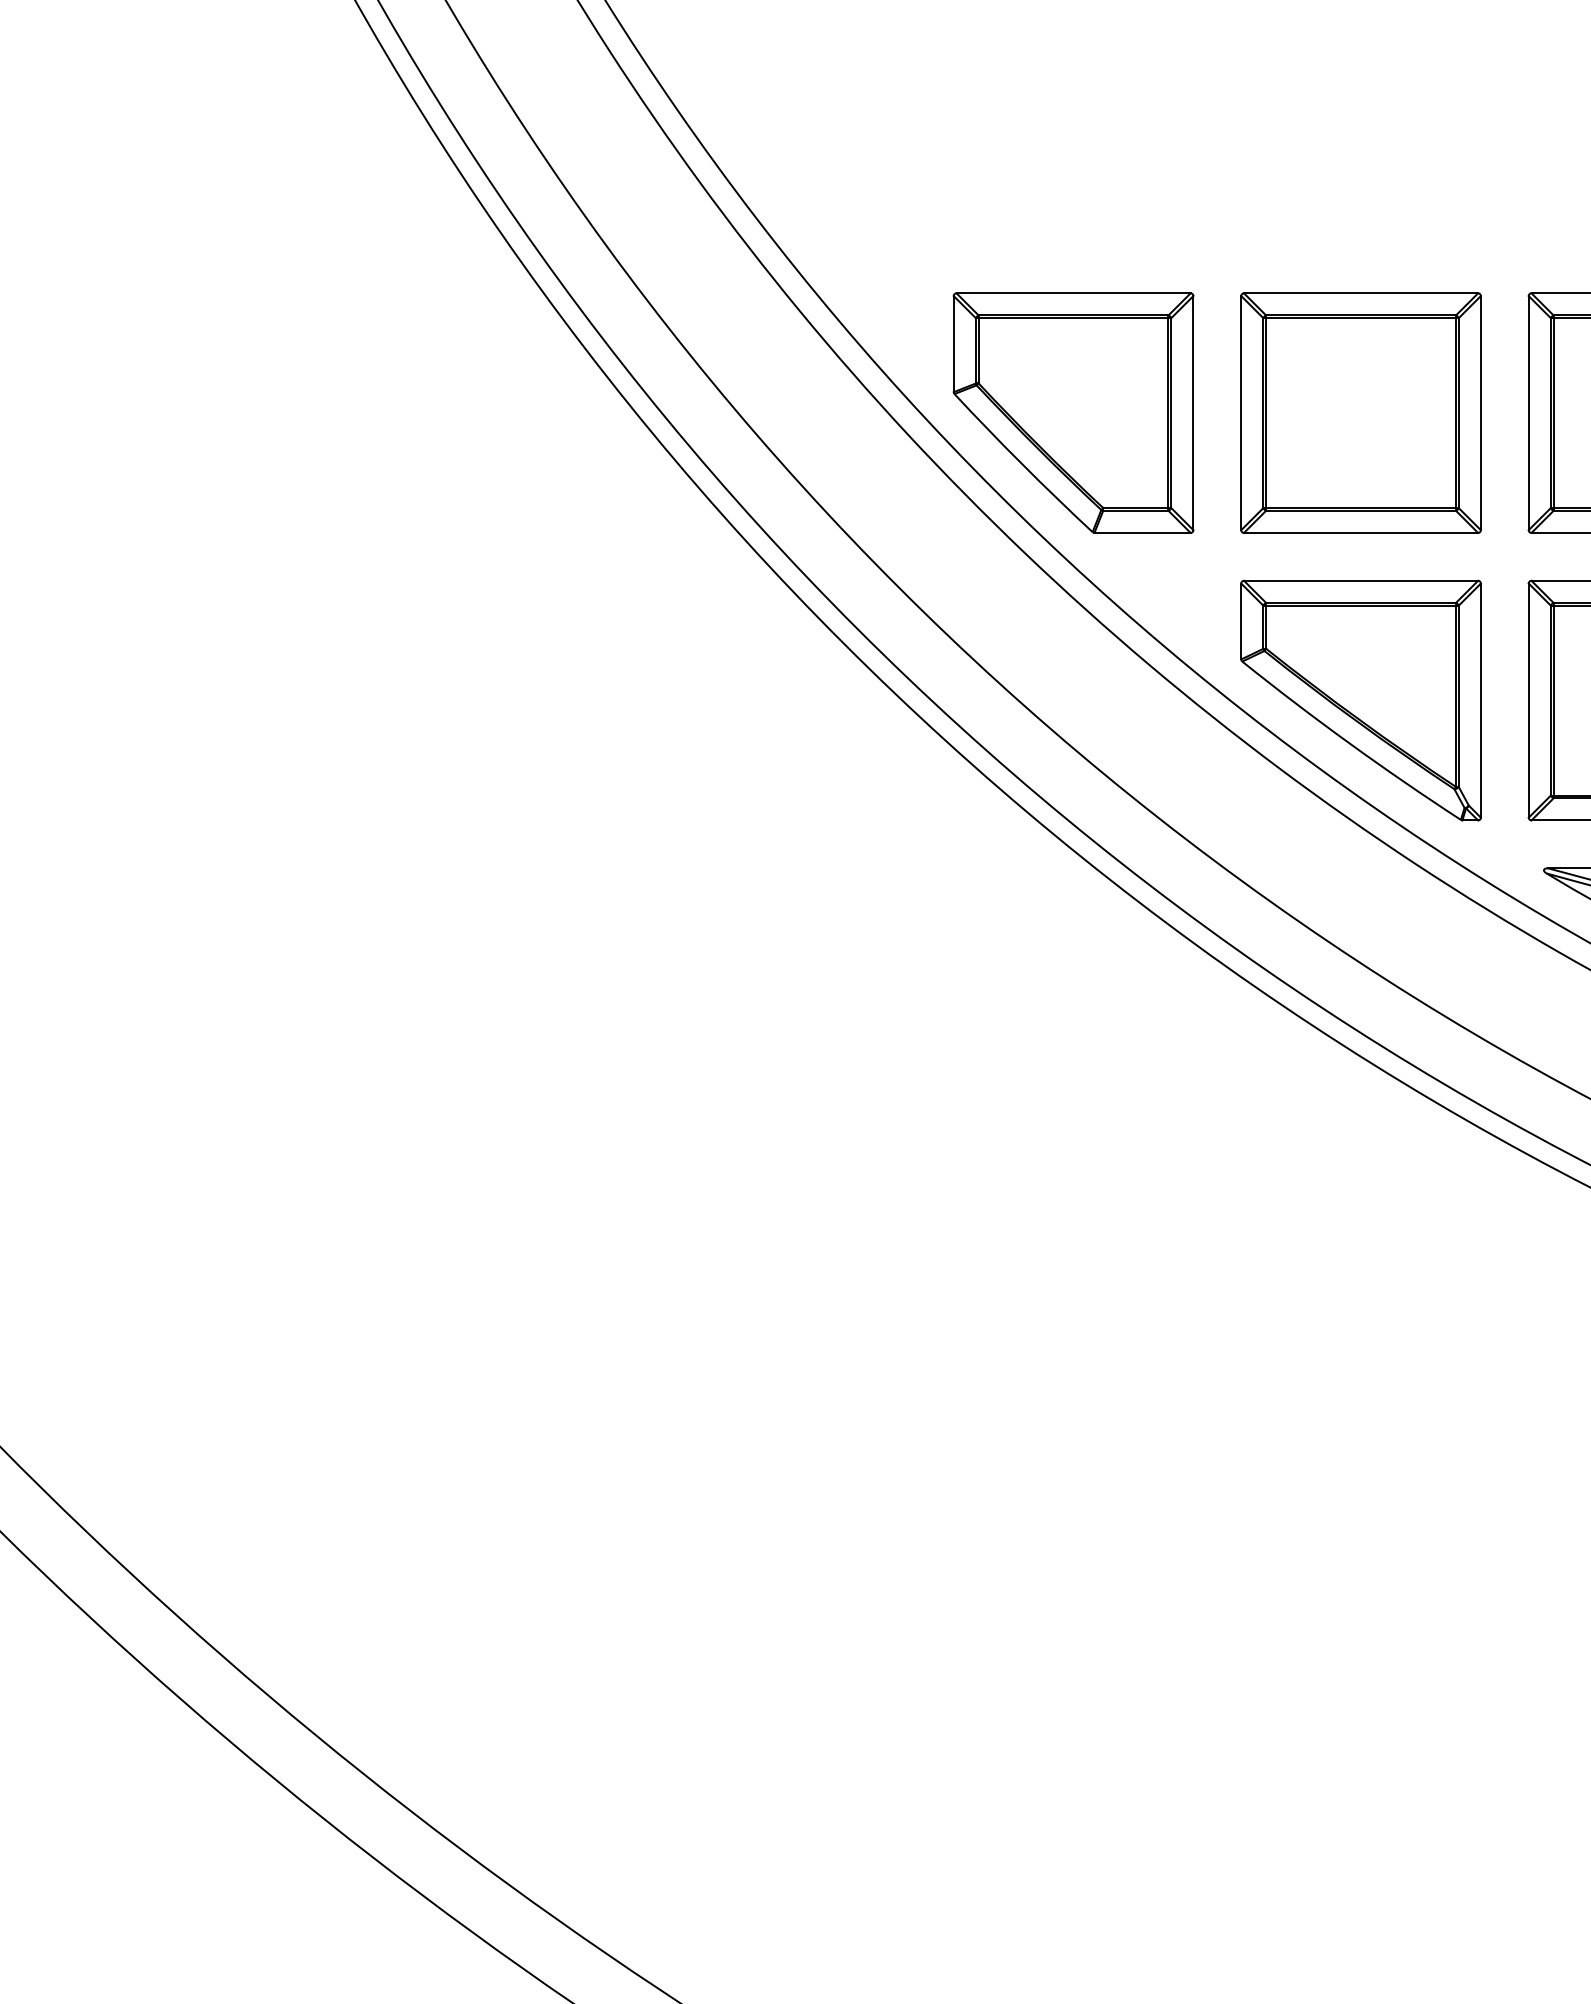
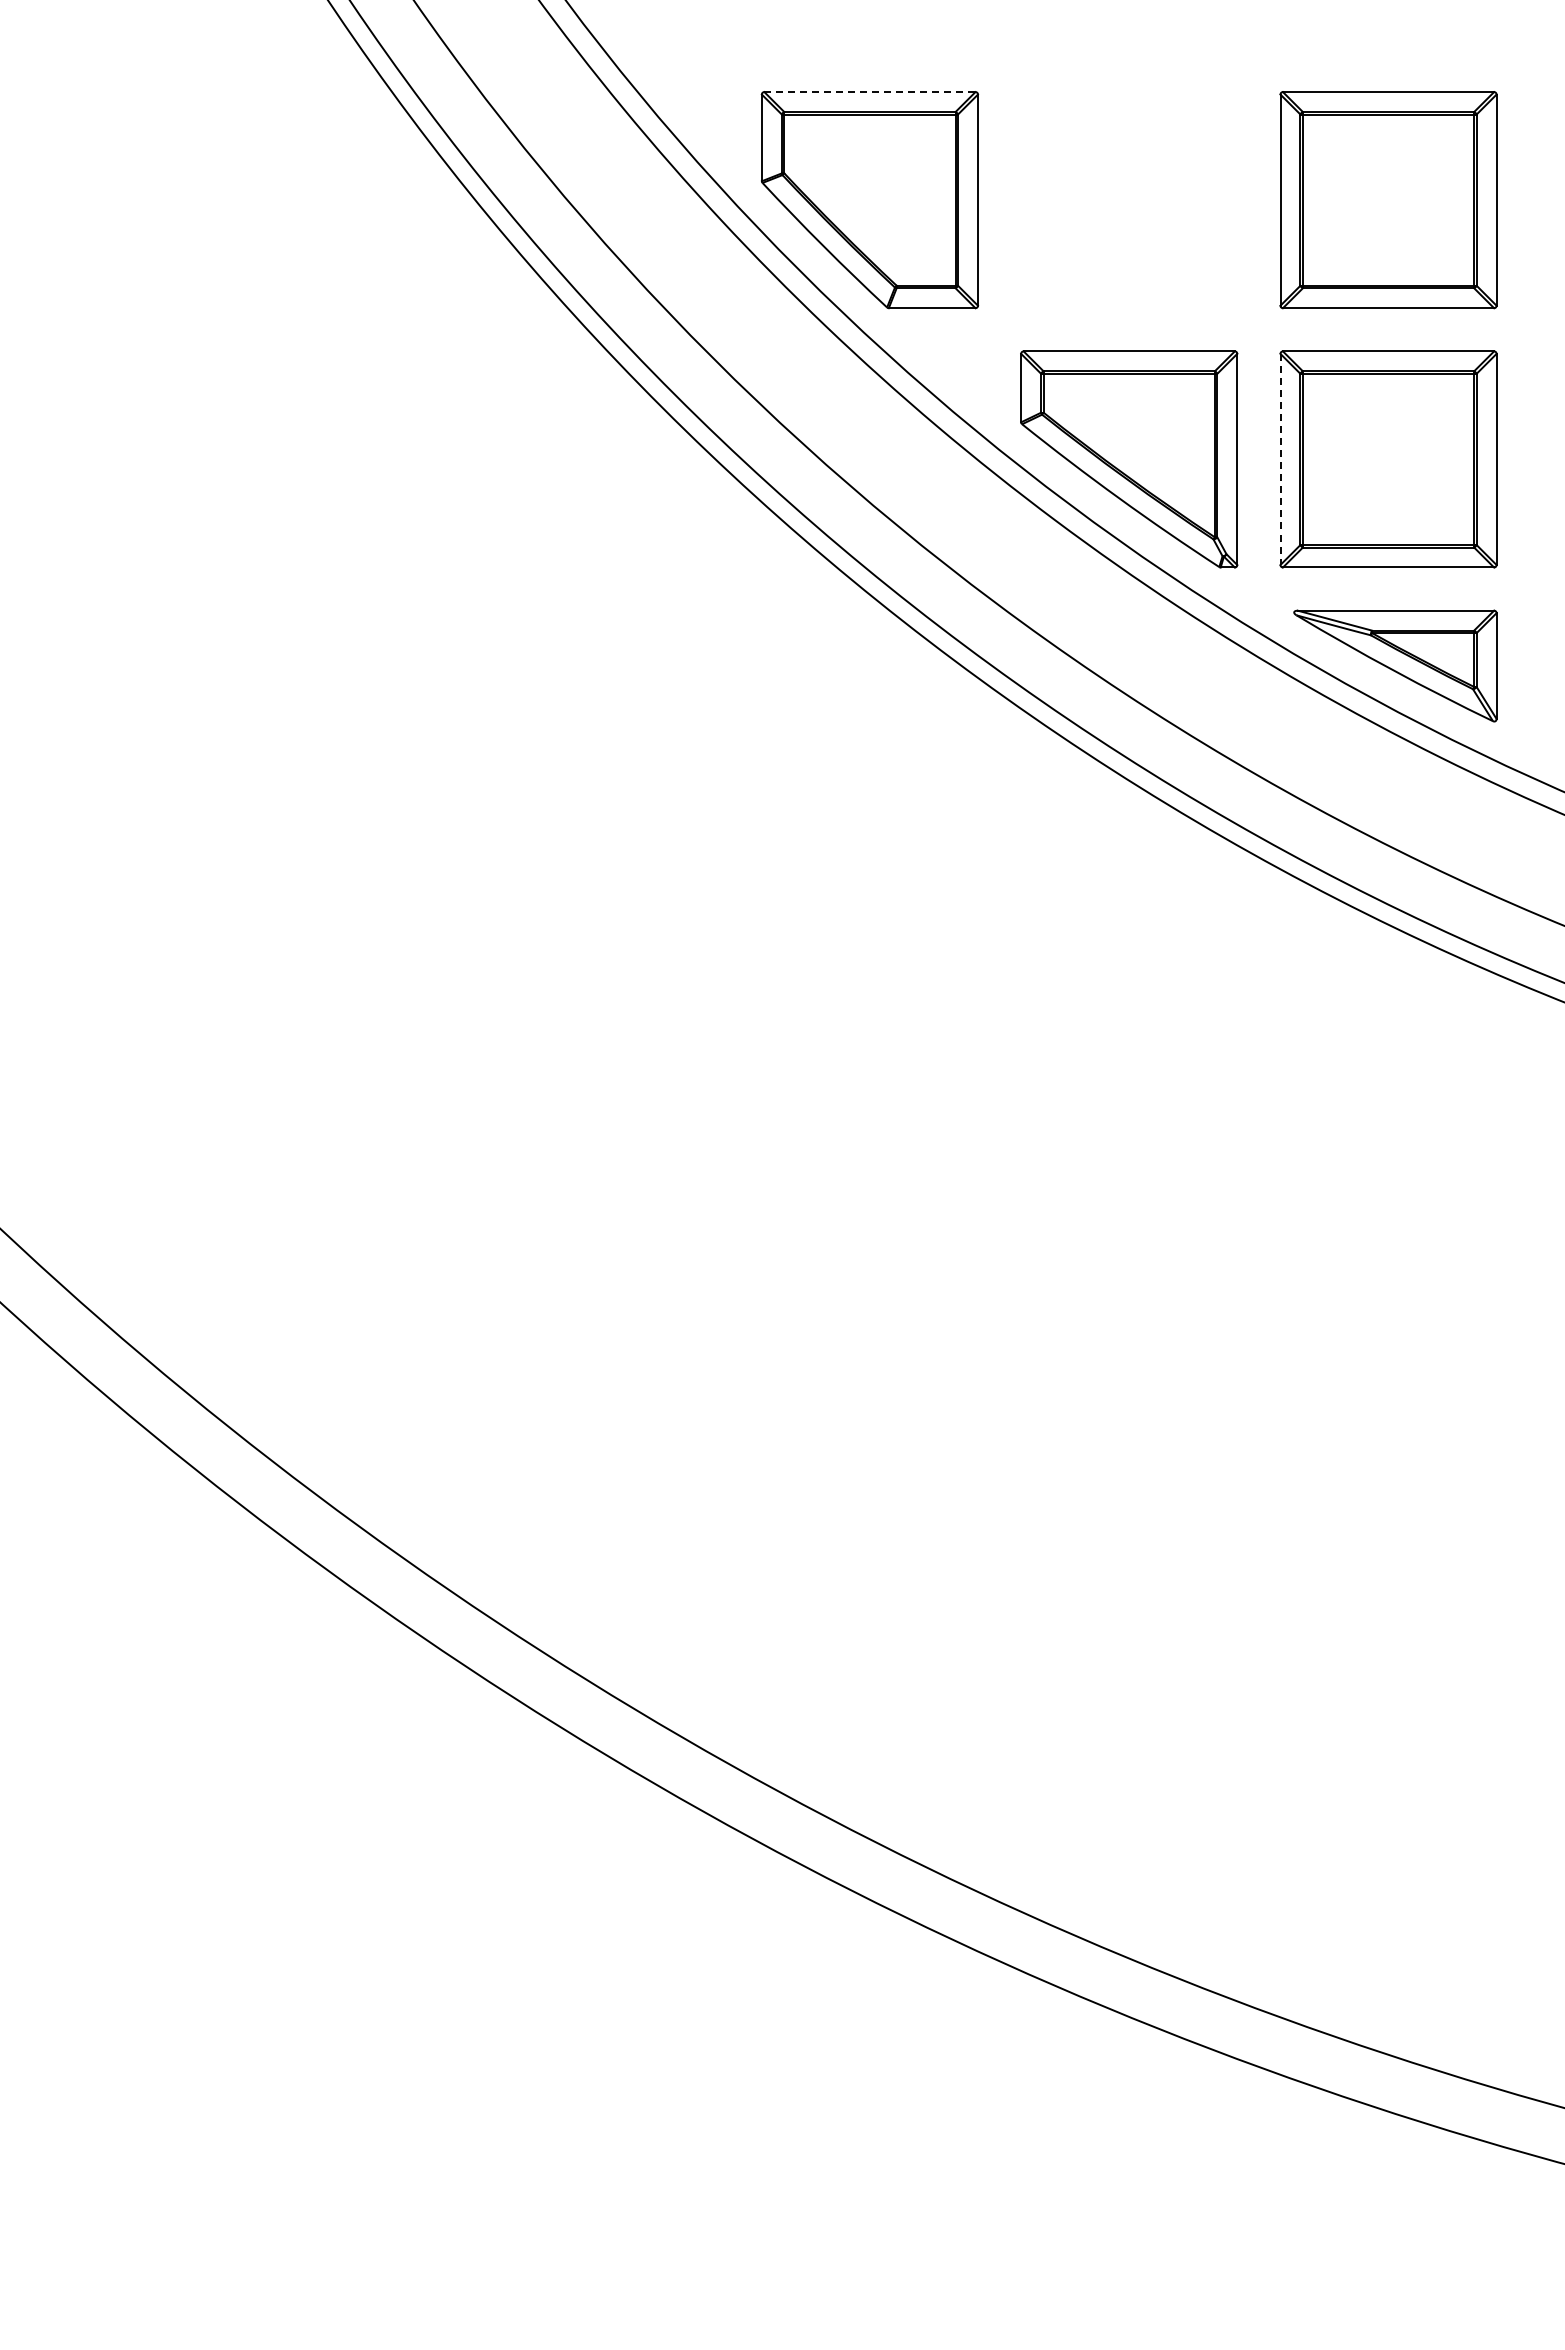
line: (1073, 293) -> (869, 92), solid -> dashed
part: (1361, 413) -> (1129, 200), removed
line: (1528, 700) -> (1280, 459), solid -> dashed

